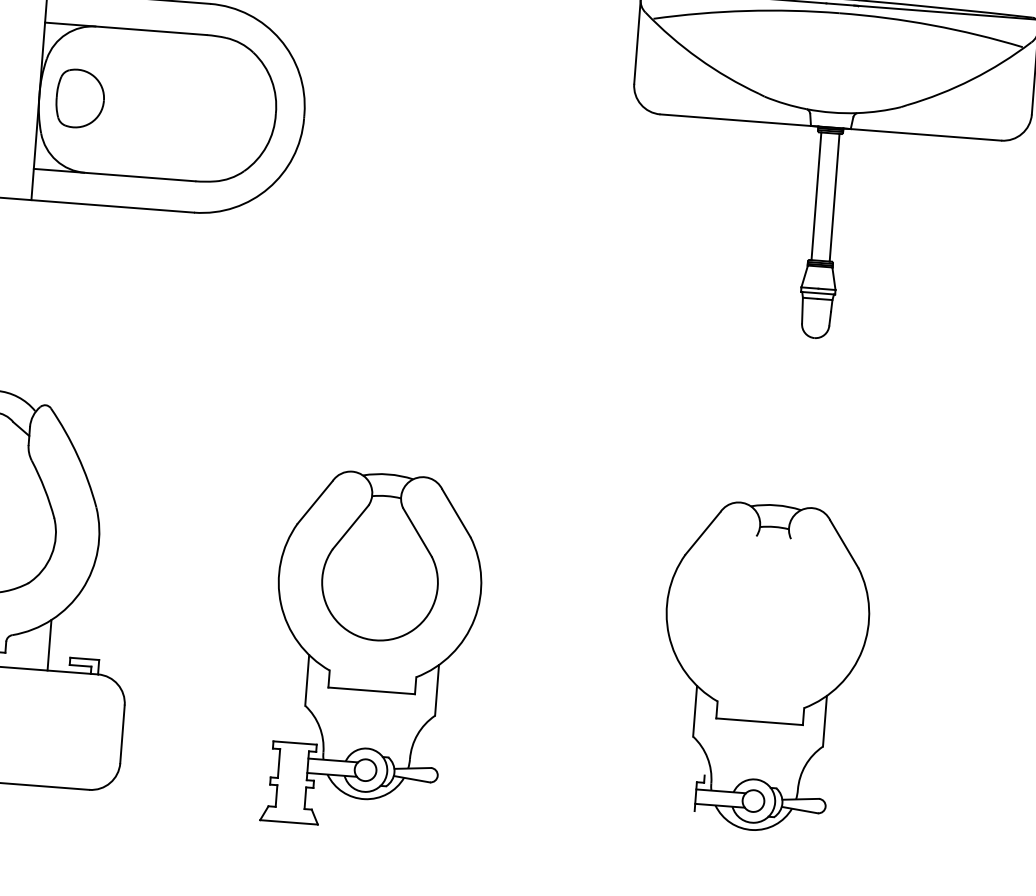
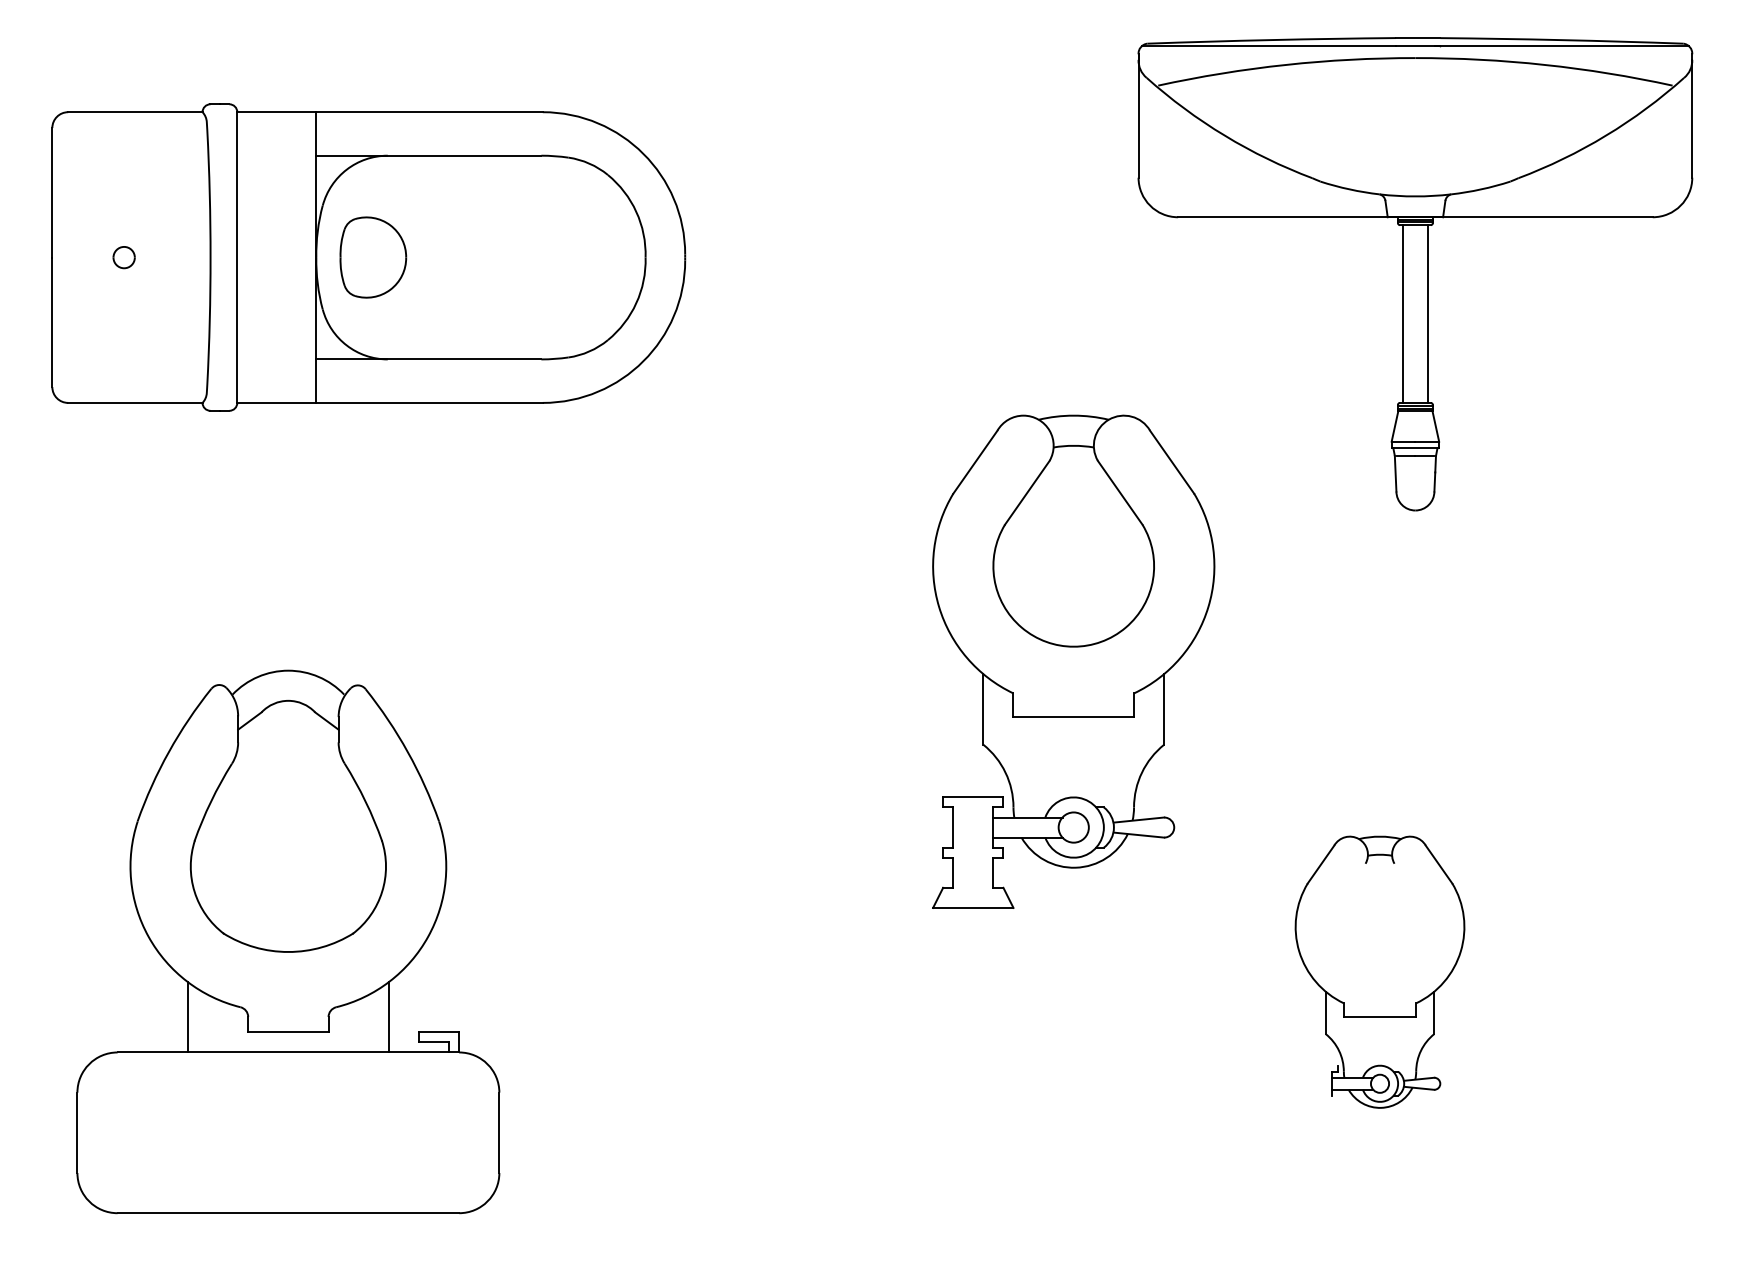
part: (374, 650) -> (1073, 661), moved
part: (763, 667) -> (1379, 972), size x0.6

